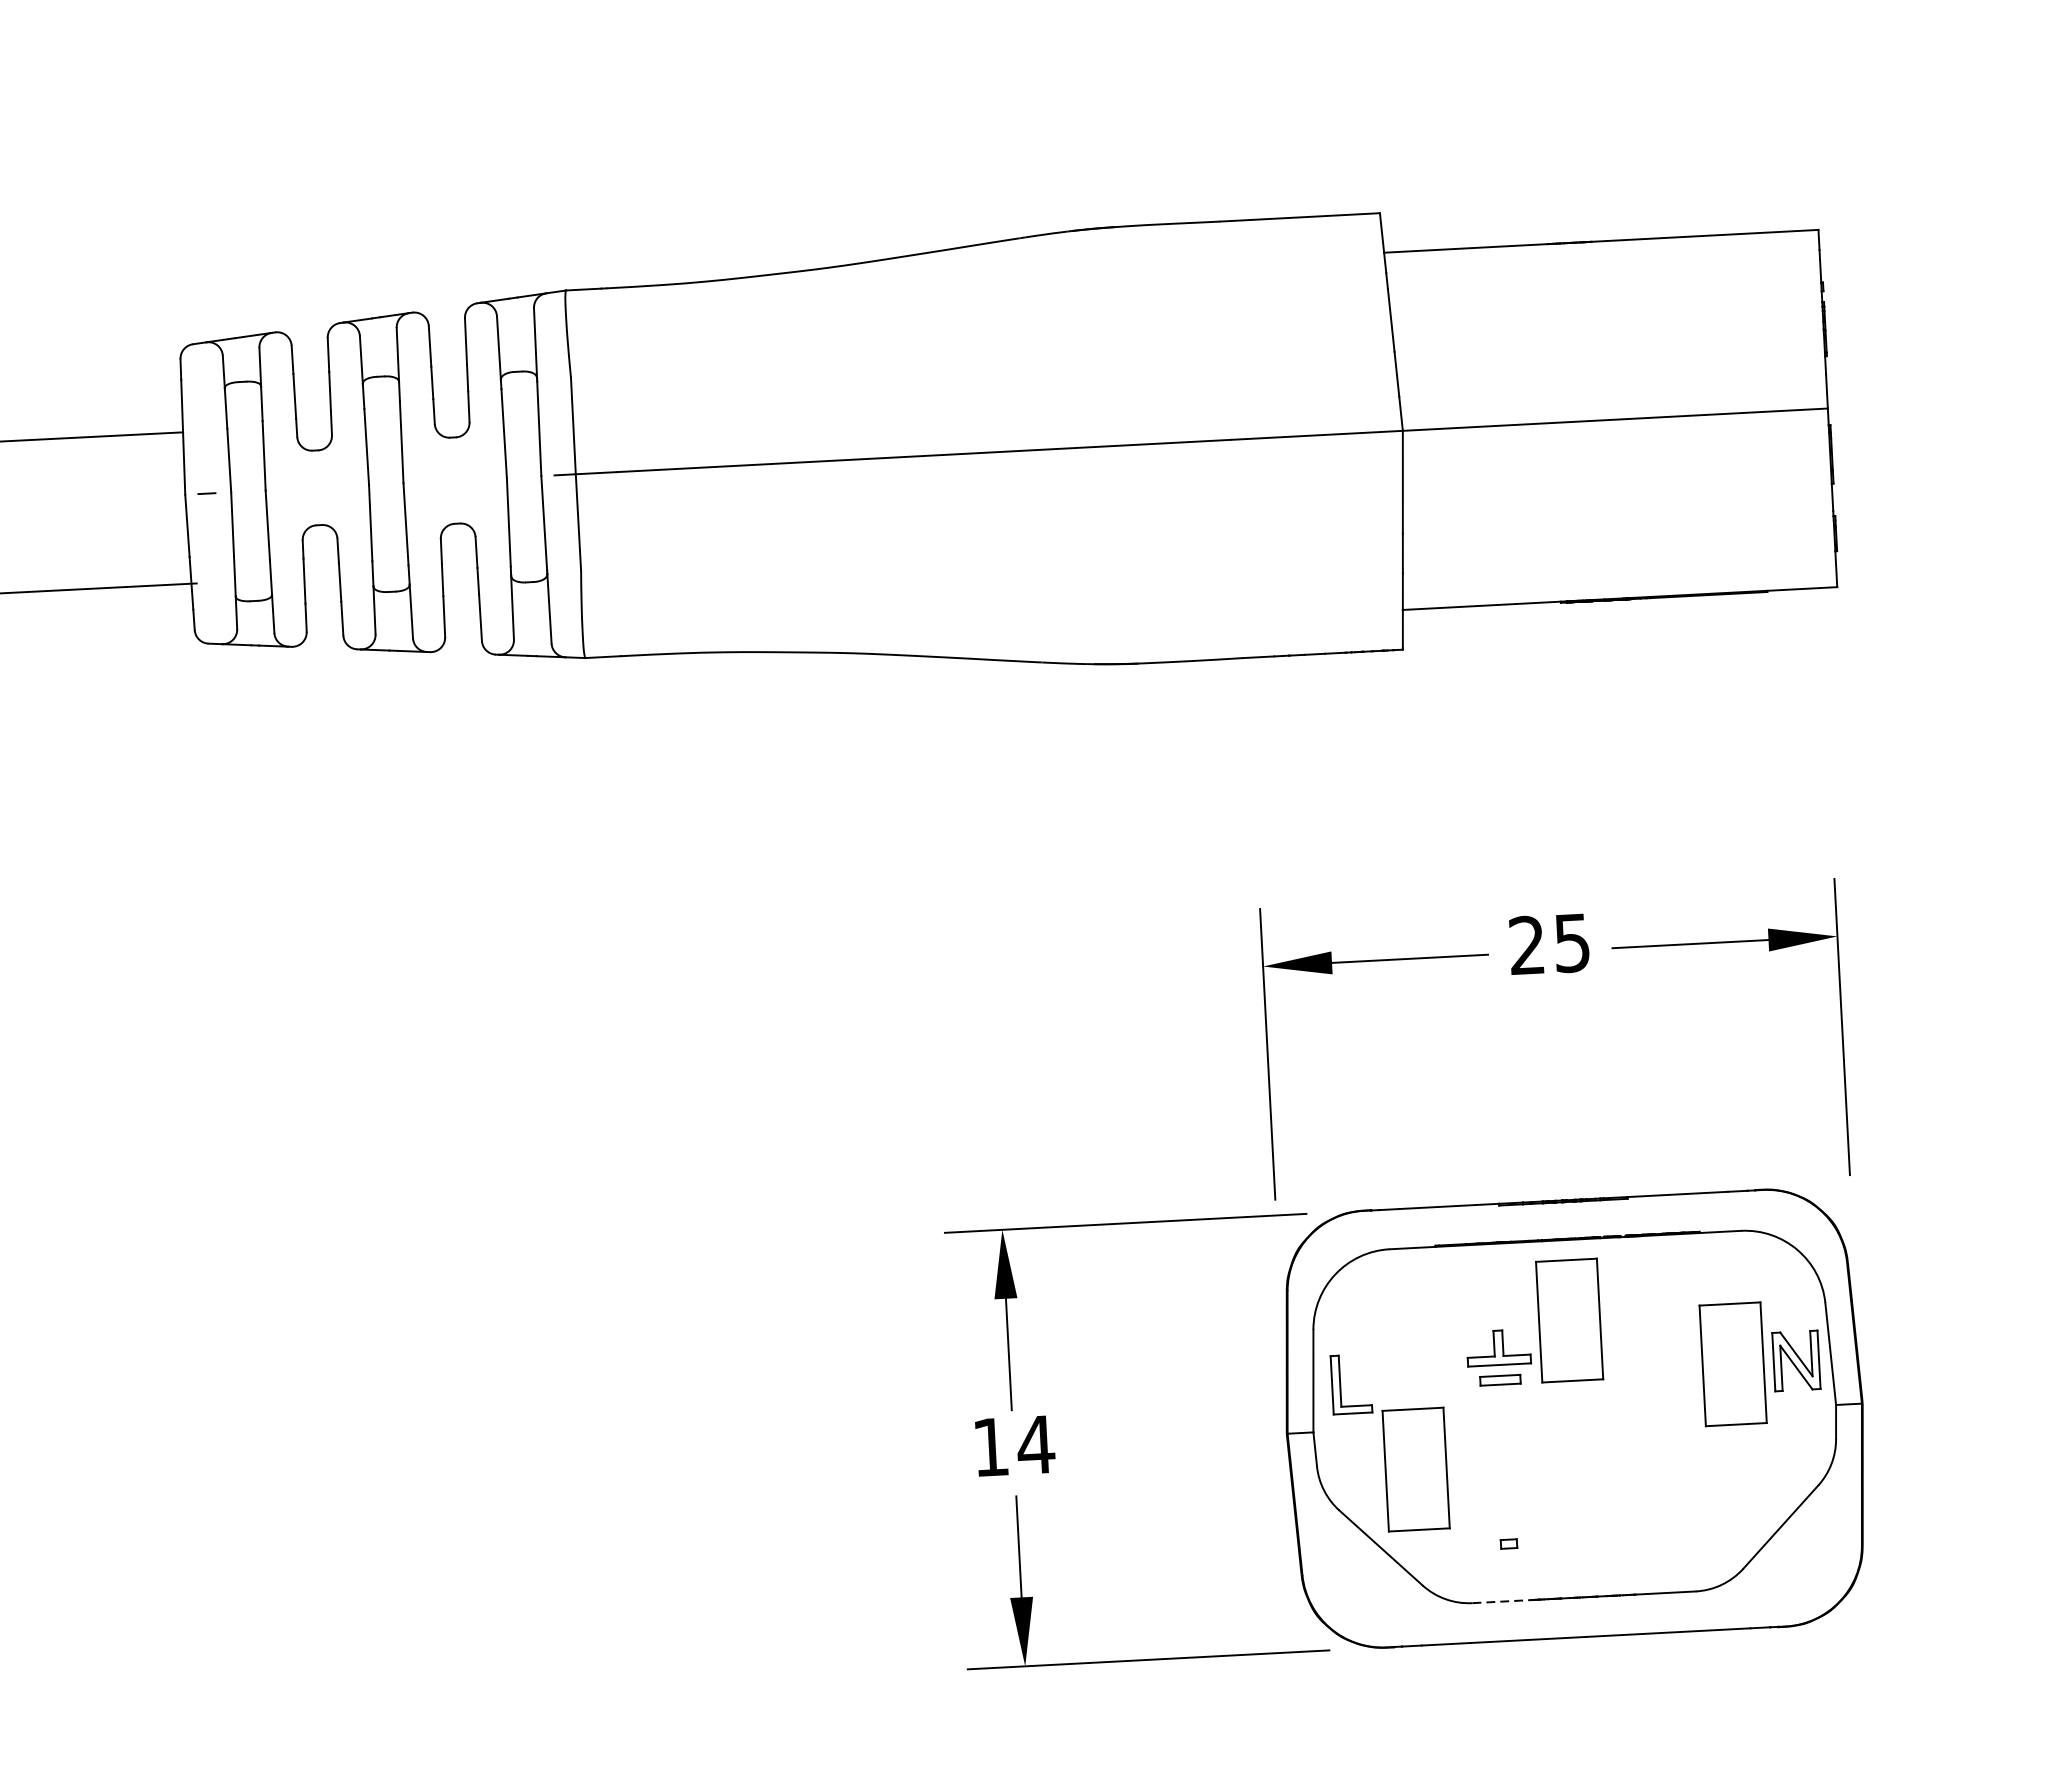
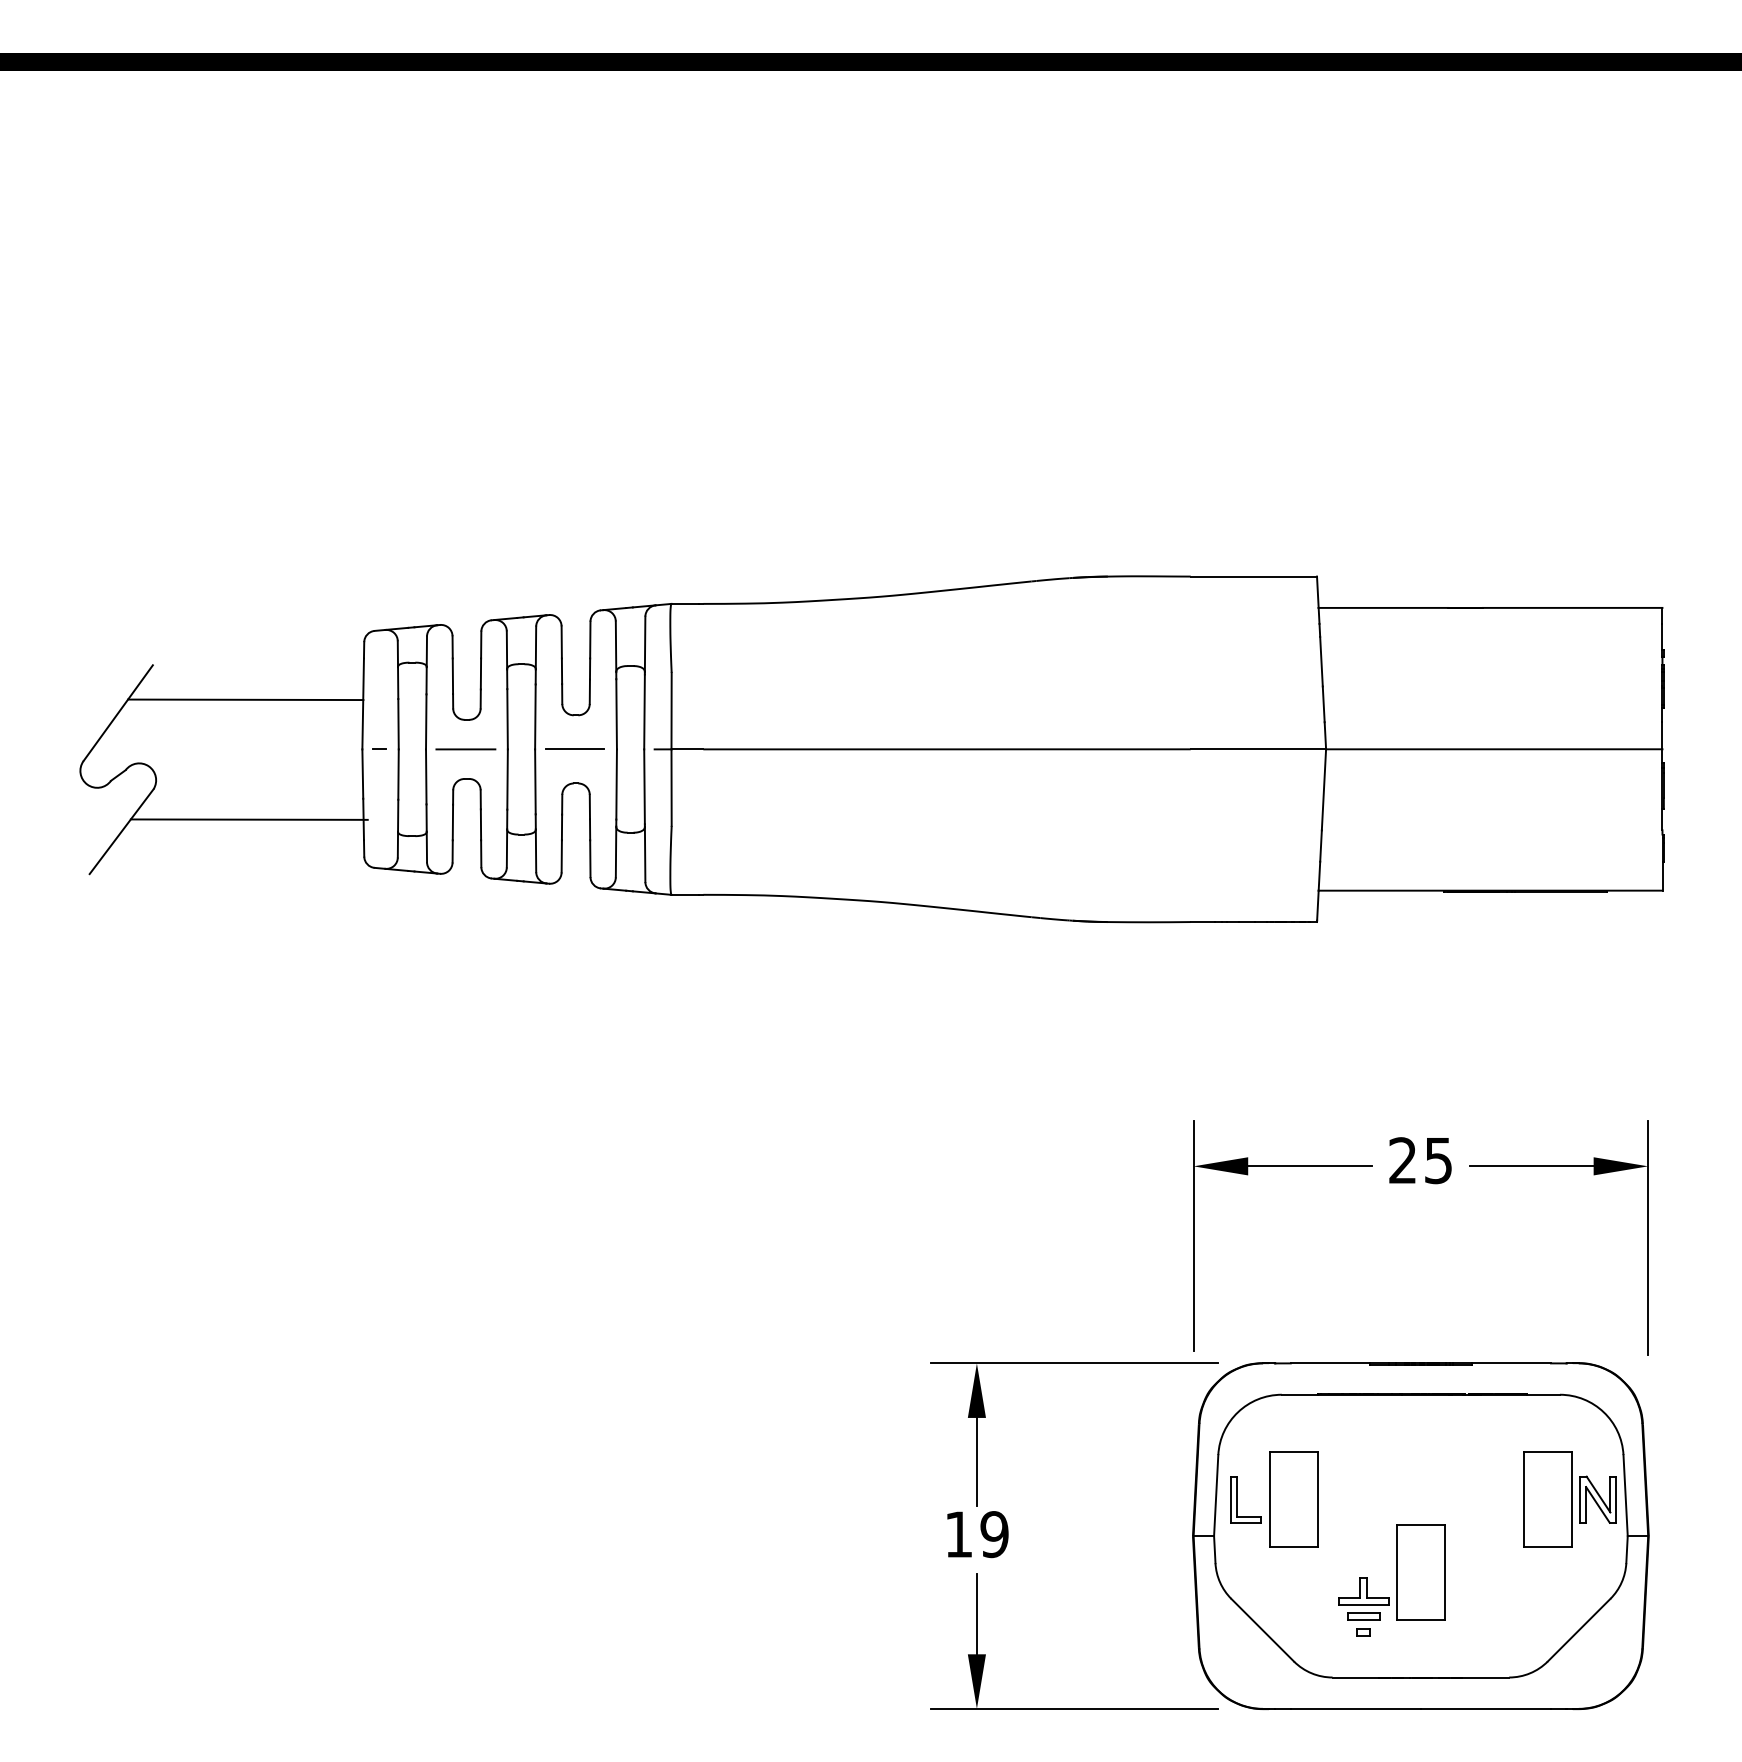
line: (453, 480) -> (574, 749), added
line: (315, 488) -> (465, 749), added
part: (1532, 1322) -> (1391, 1572), moved
text: (1035, 1444) -> (994, 1534), 14 -> 19
part: (1415, 1469) -> (1293, 1499), moved
line: (1502, 1601) -> (1356, 1677), dashed -> solid

